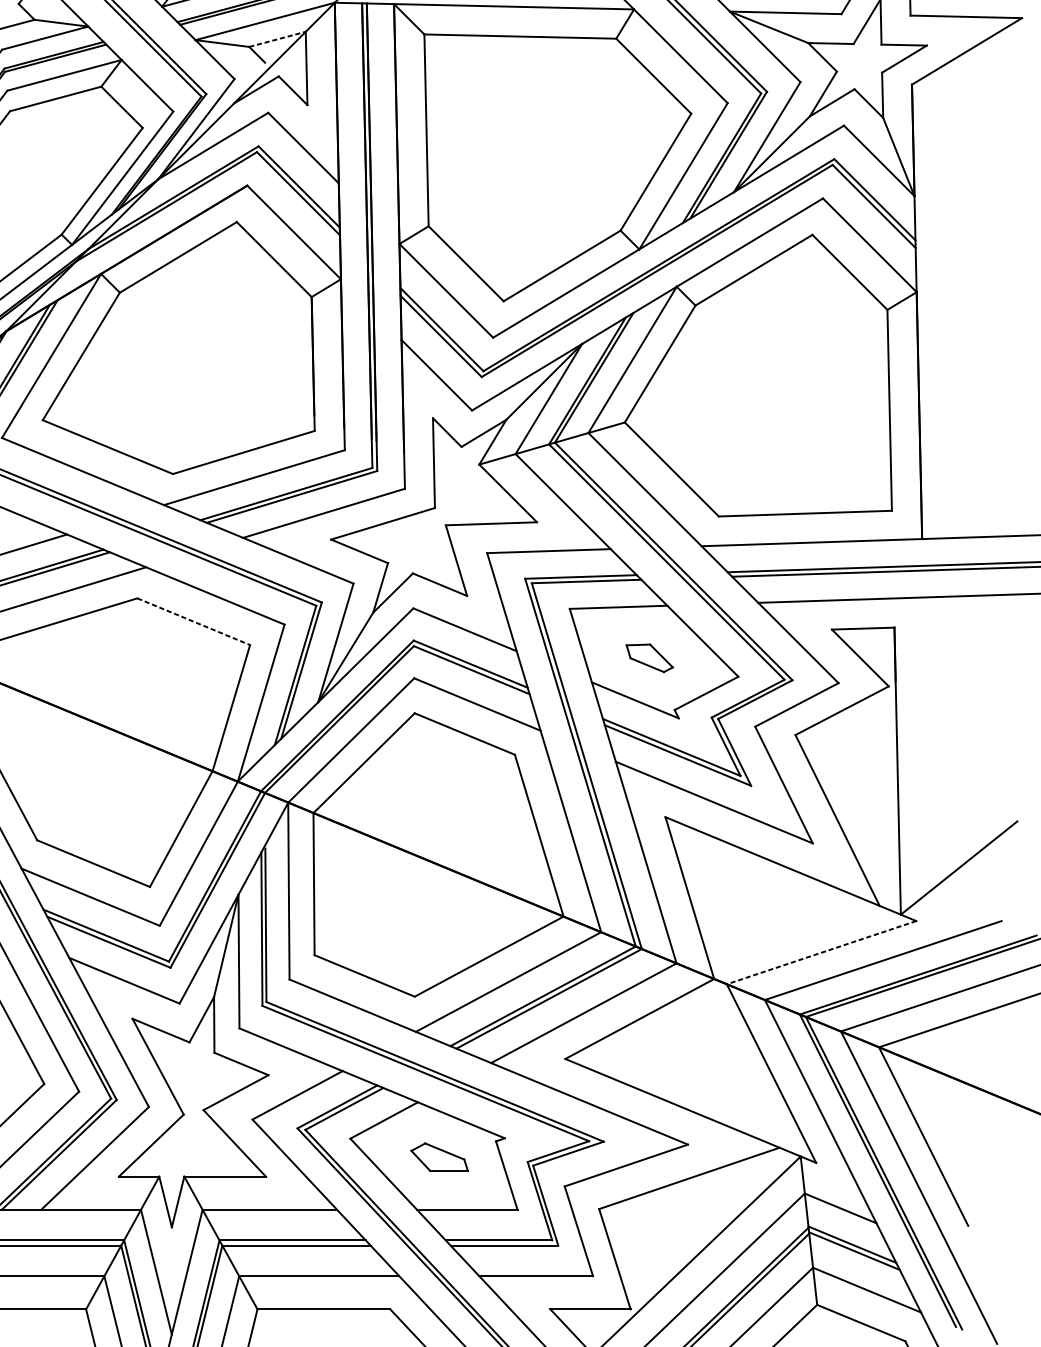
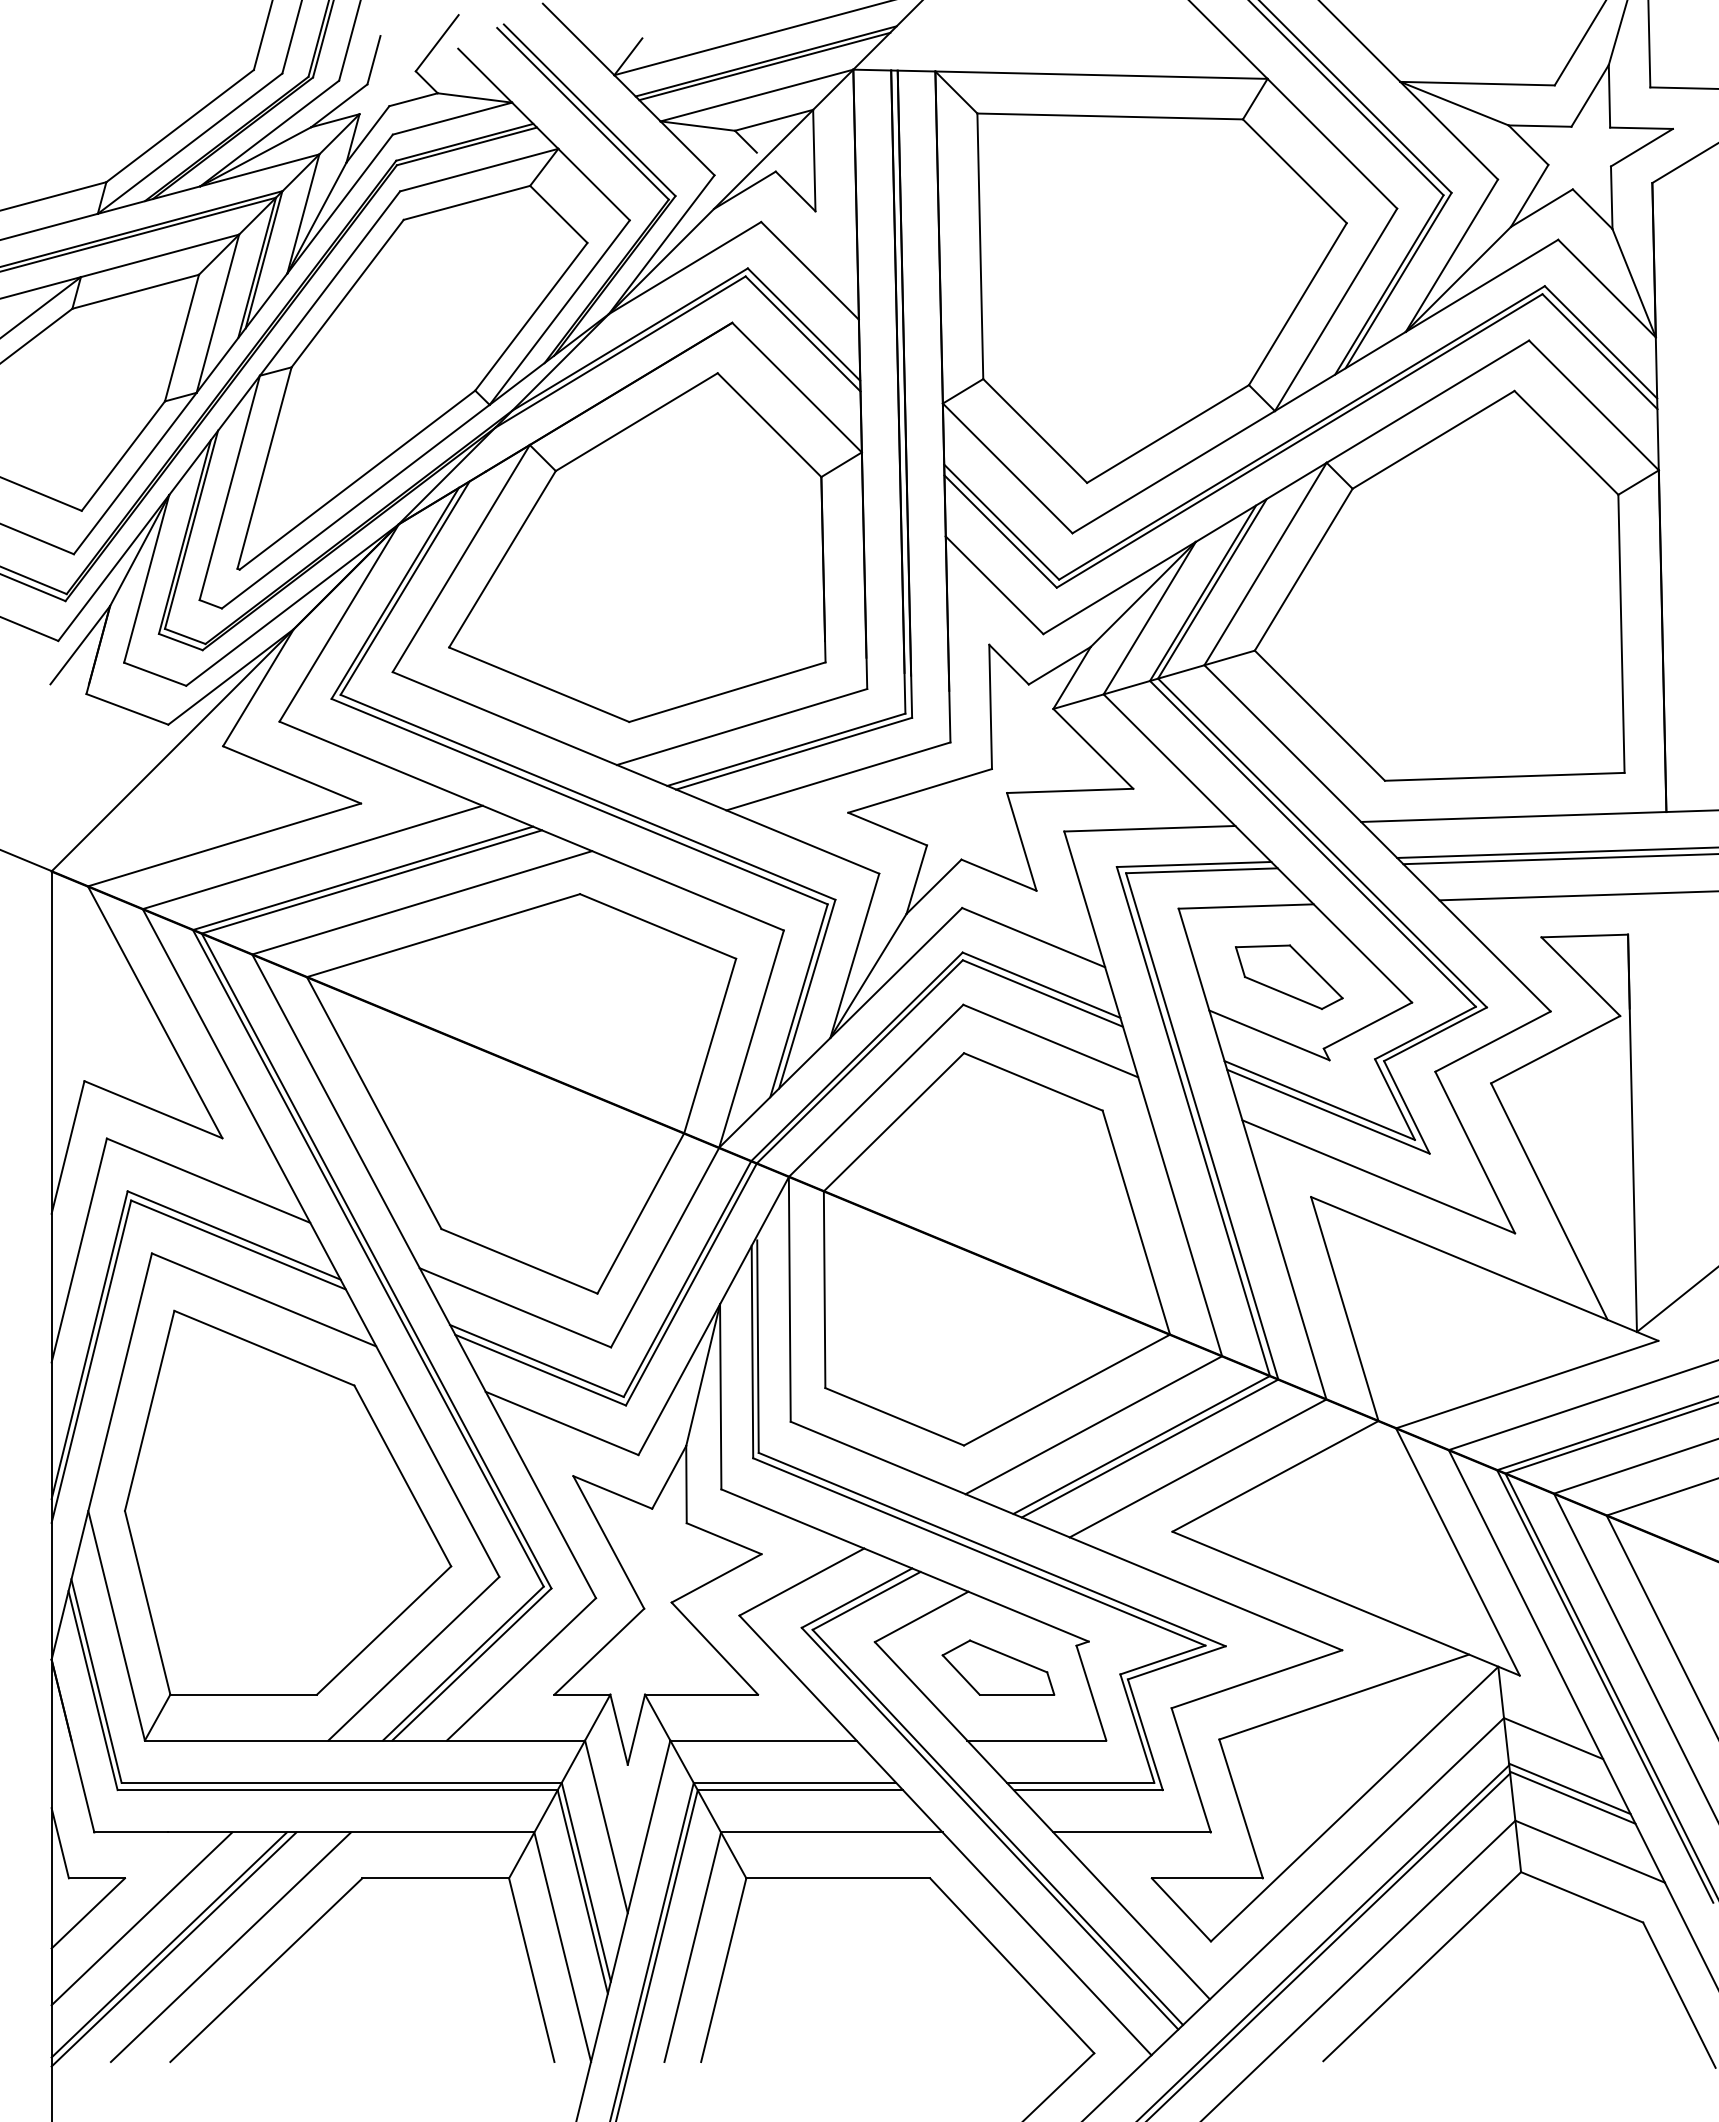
line: (277, 39) -> (774, 120), dashed -> solid
line: (194, 621) -> (658, 926), dashed -> solid
part: (649, 657) -> (1289, 976), size x1.67
line: (821, 952) -> (1526, 1384), dashed -> solid
part: (439, 1157) -> (998, 1667), size x1.43

